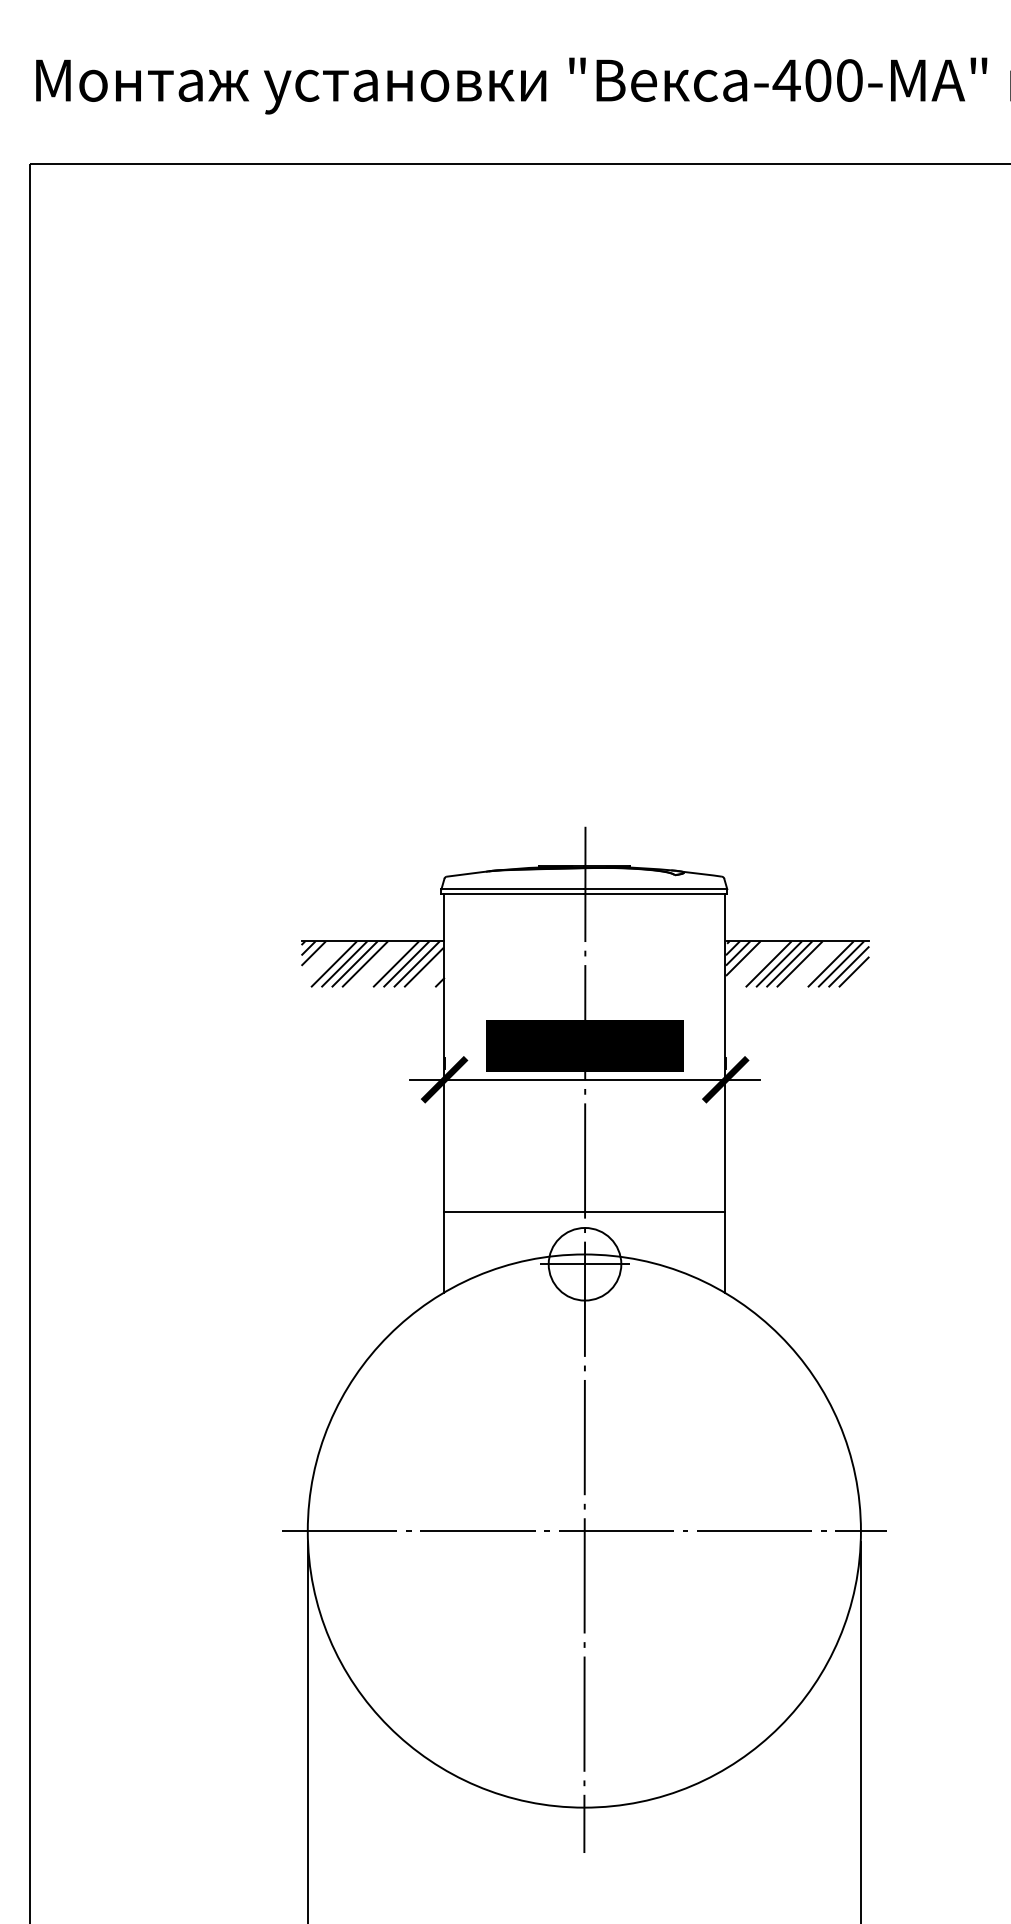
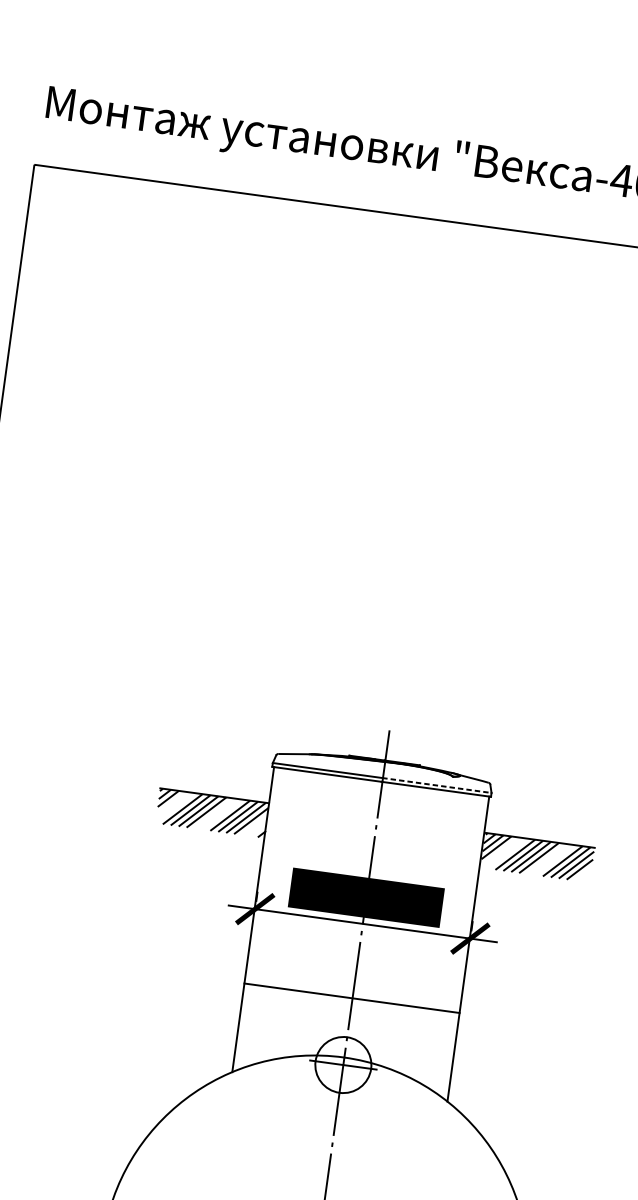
line: (656, 889) -> (437, 785), solid -> dashed
line: (583, 1212) -> (351, 998), moved

